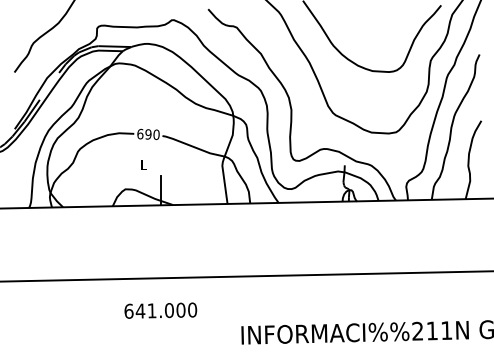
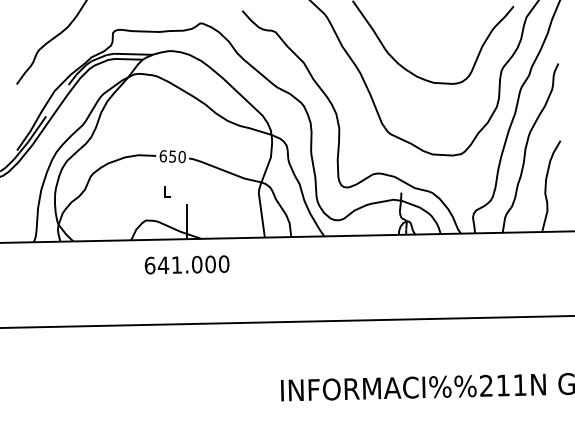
text: (148, 134) -> (172, 156), 690 -> 650
text: (160, 310) -> (186, 264), moved

